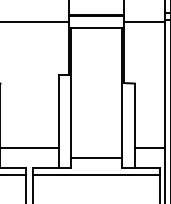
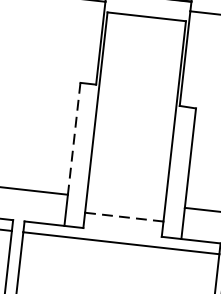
line: (59, 112) -> (74, 140), solid -> dashed
line: (97, 158) -> (125, 217), solid -> dashed

